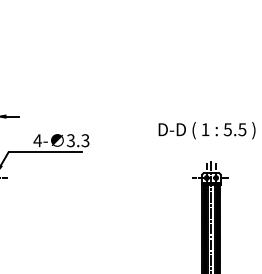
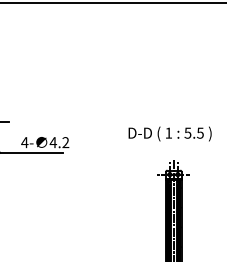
text: (78, 140) -> (59, 142), 3.3 -> 4.2

